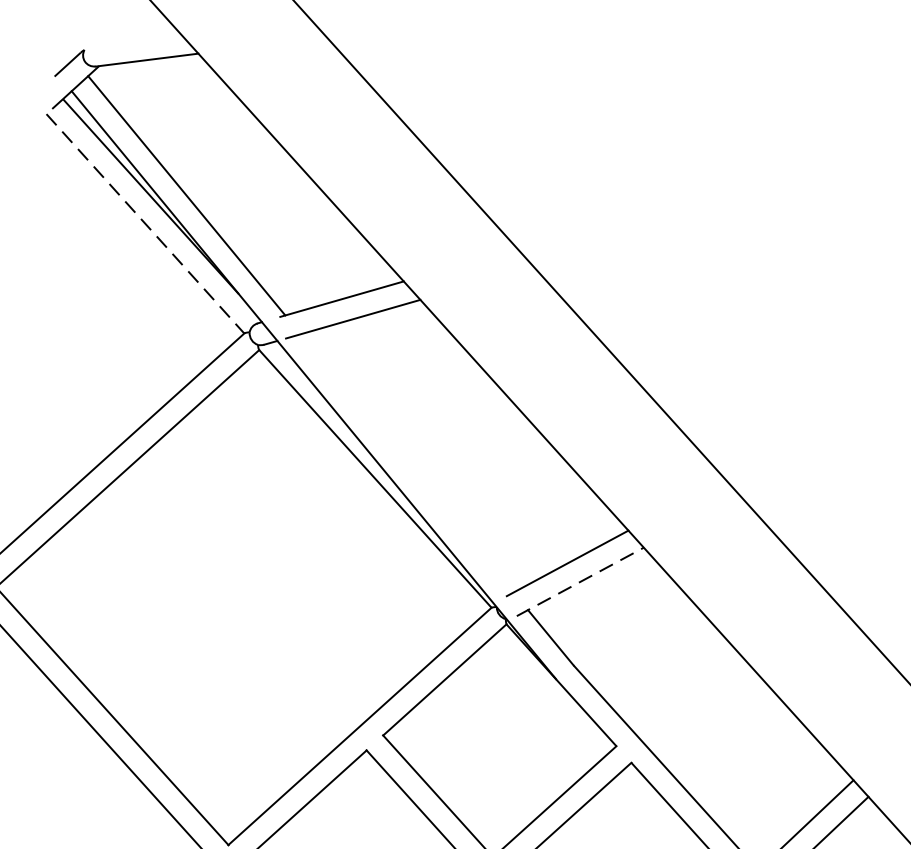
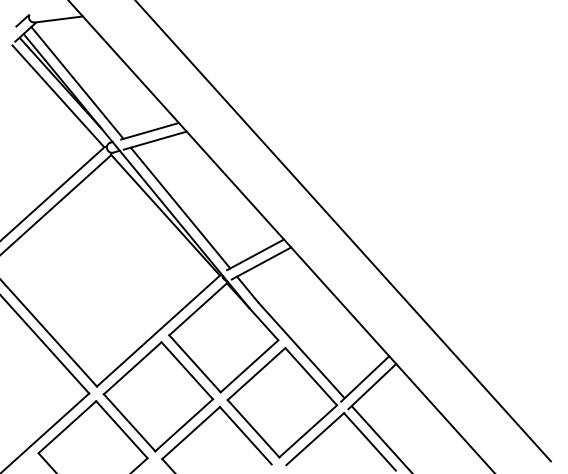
line: (146, 224) -> (58, 96), dashed -> solid
line: (407, 462) -> (180, 207), added
line: (580, 581) -> (261, 263), dashed -> solid

